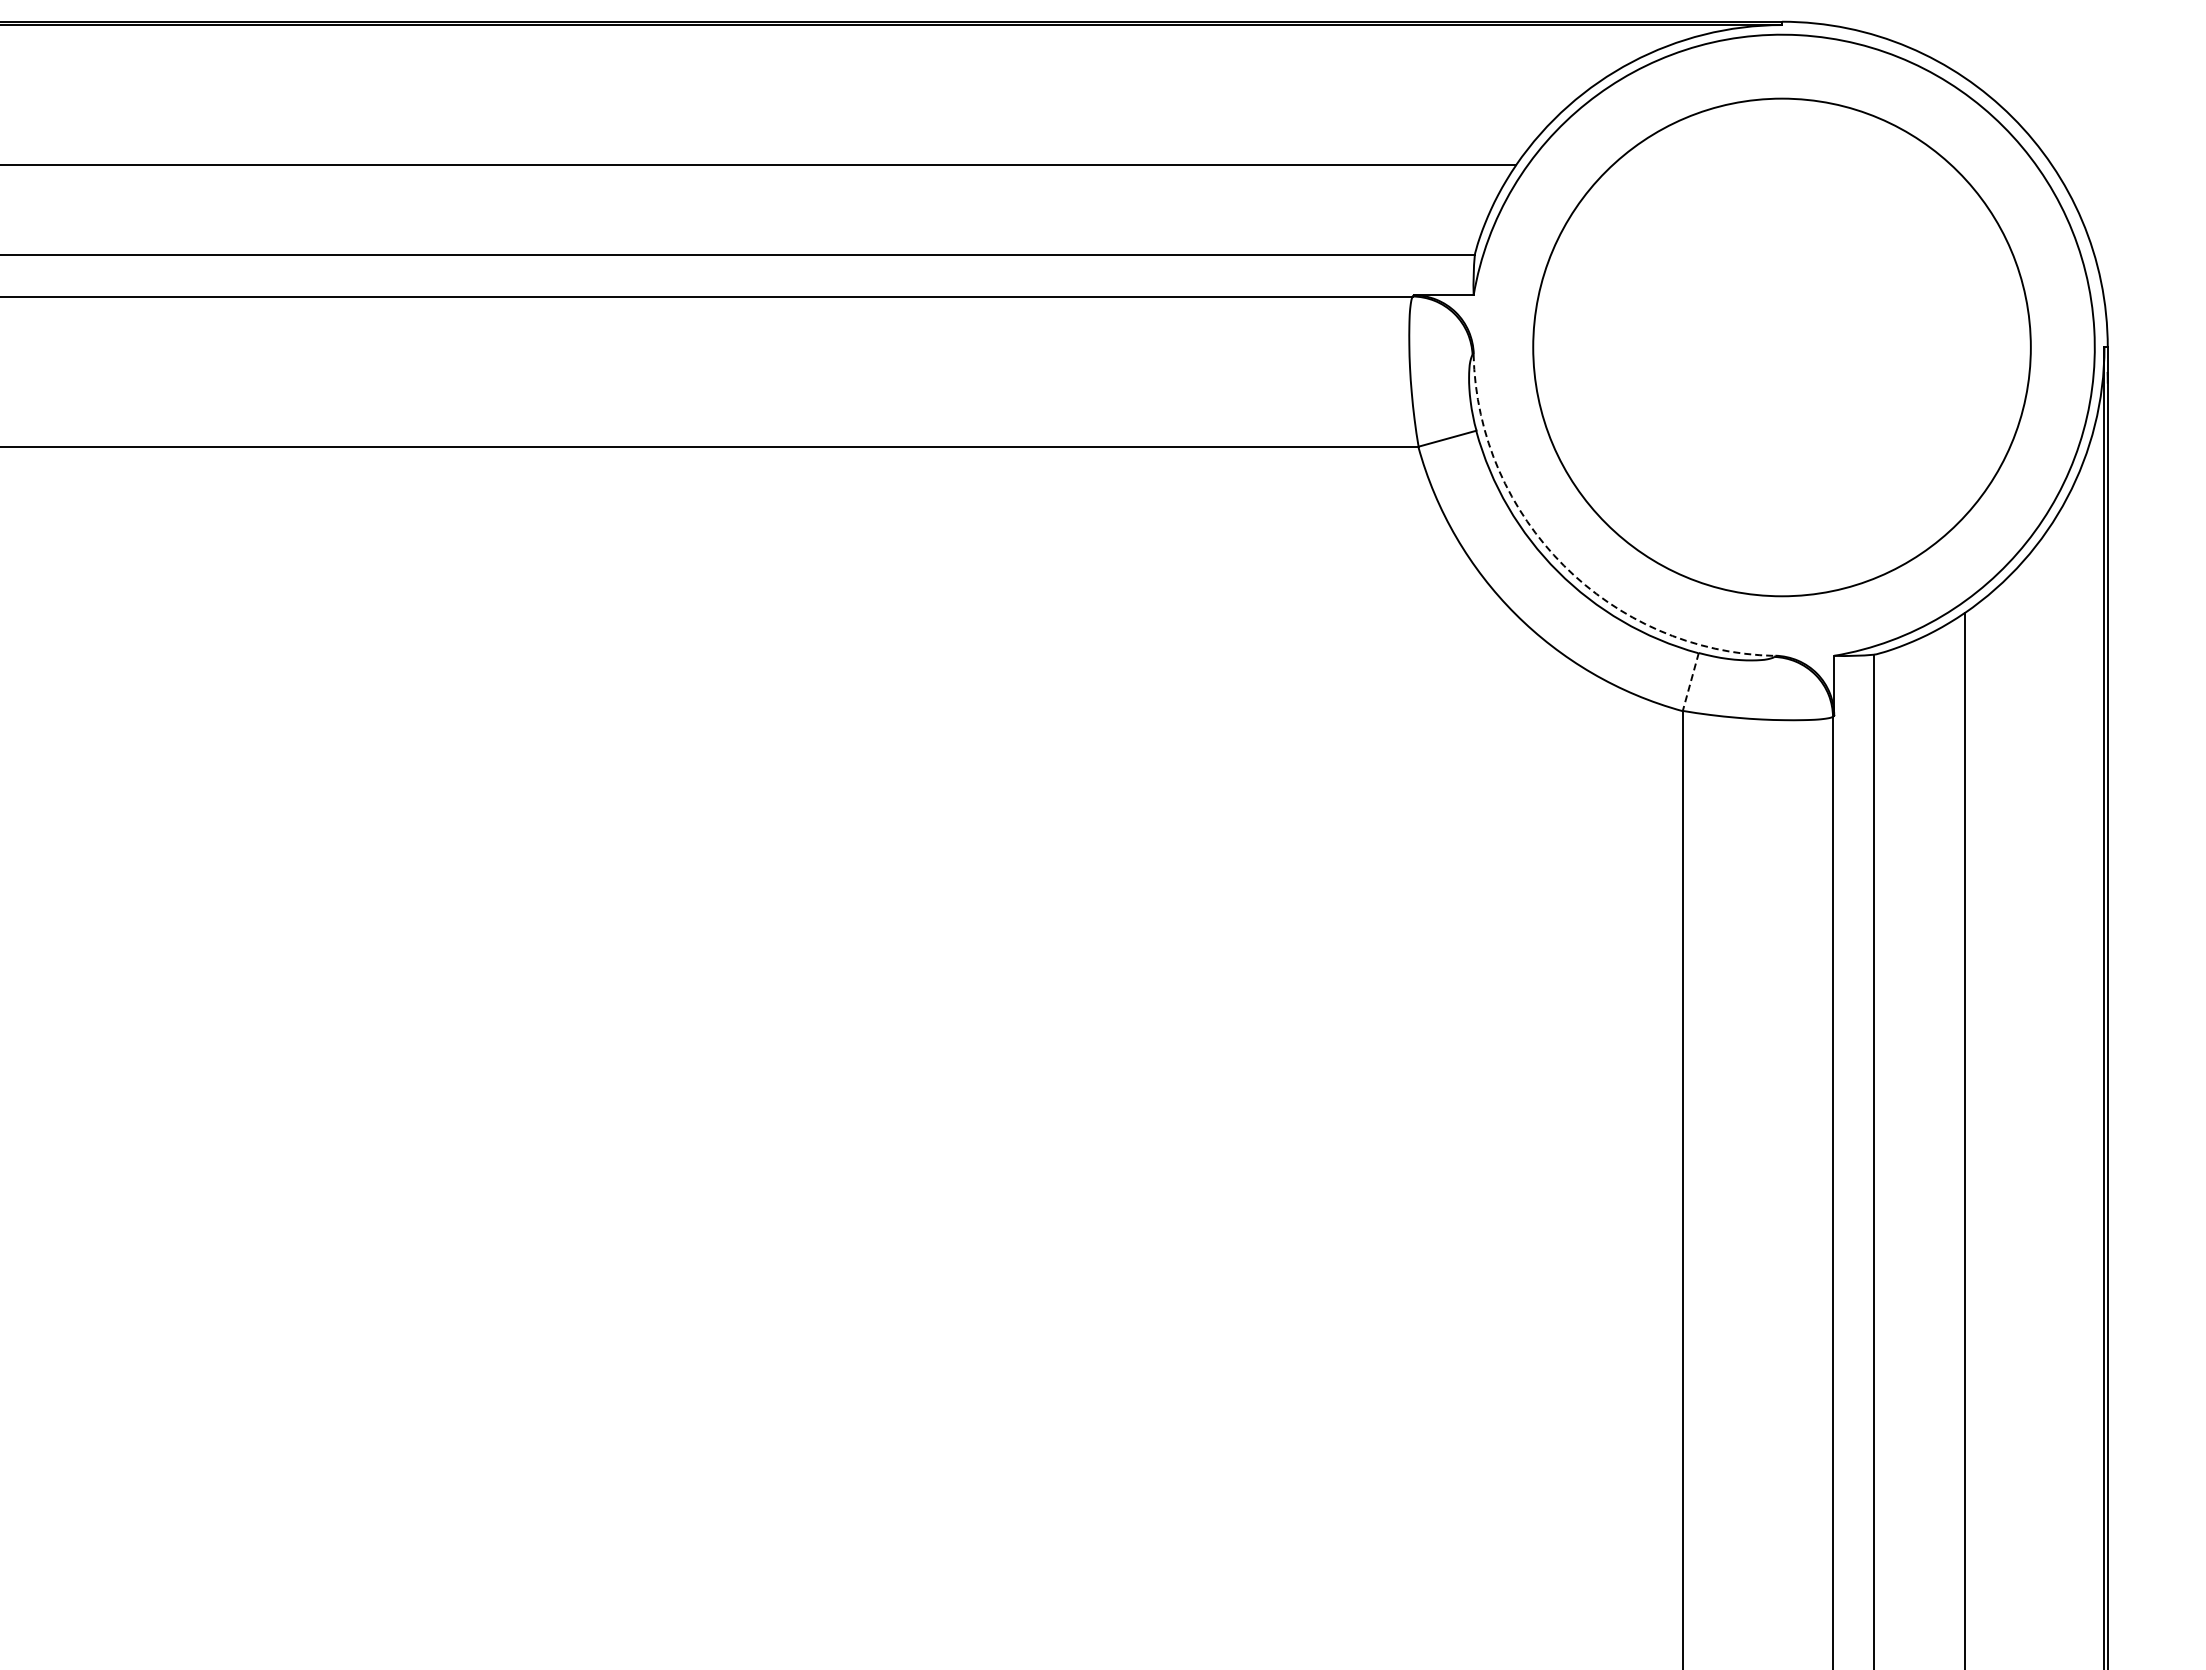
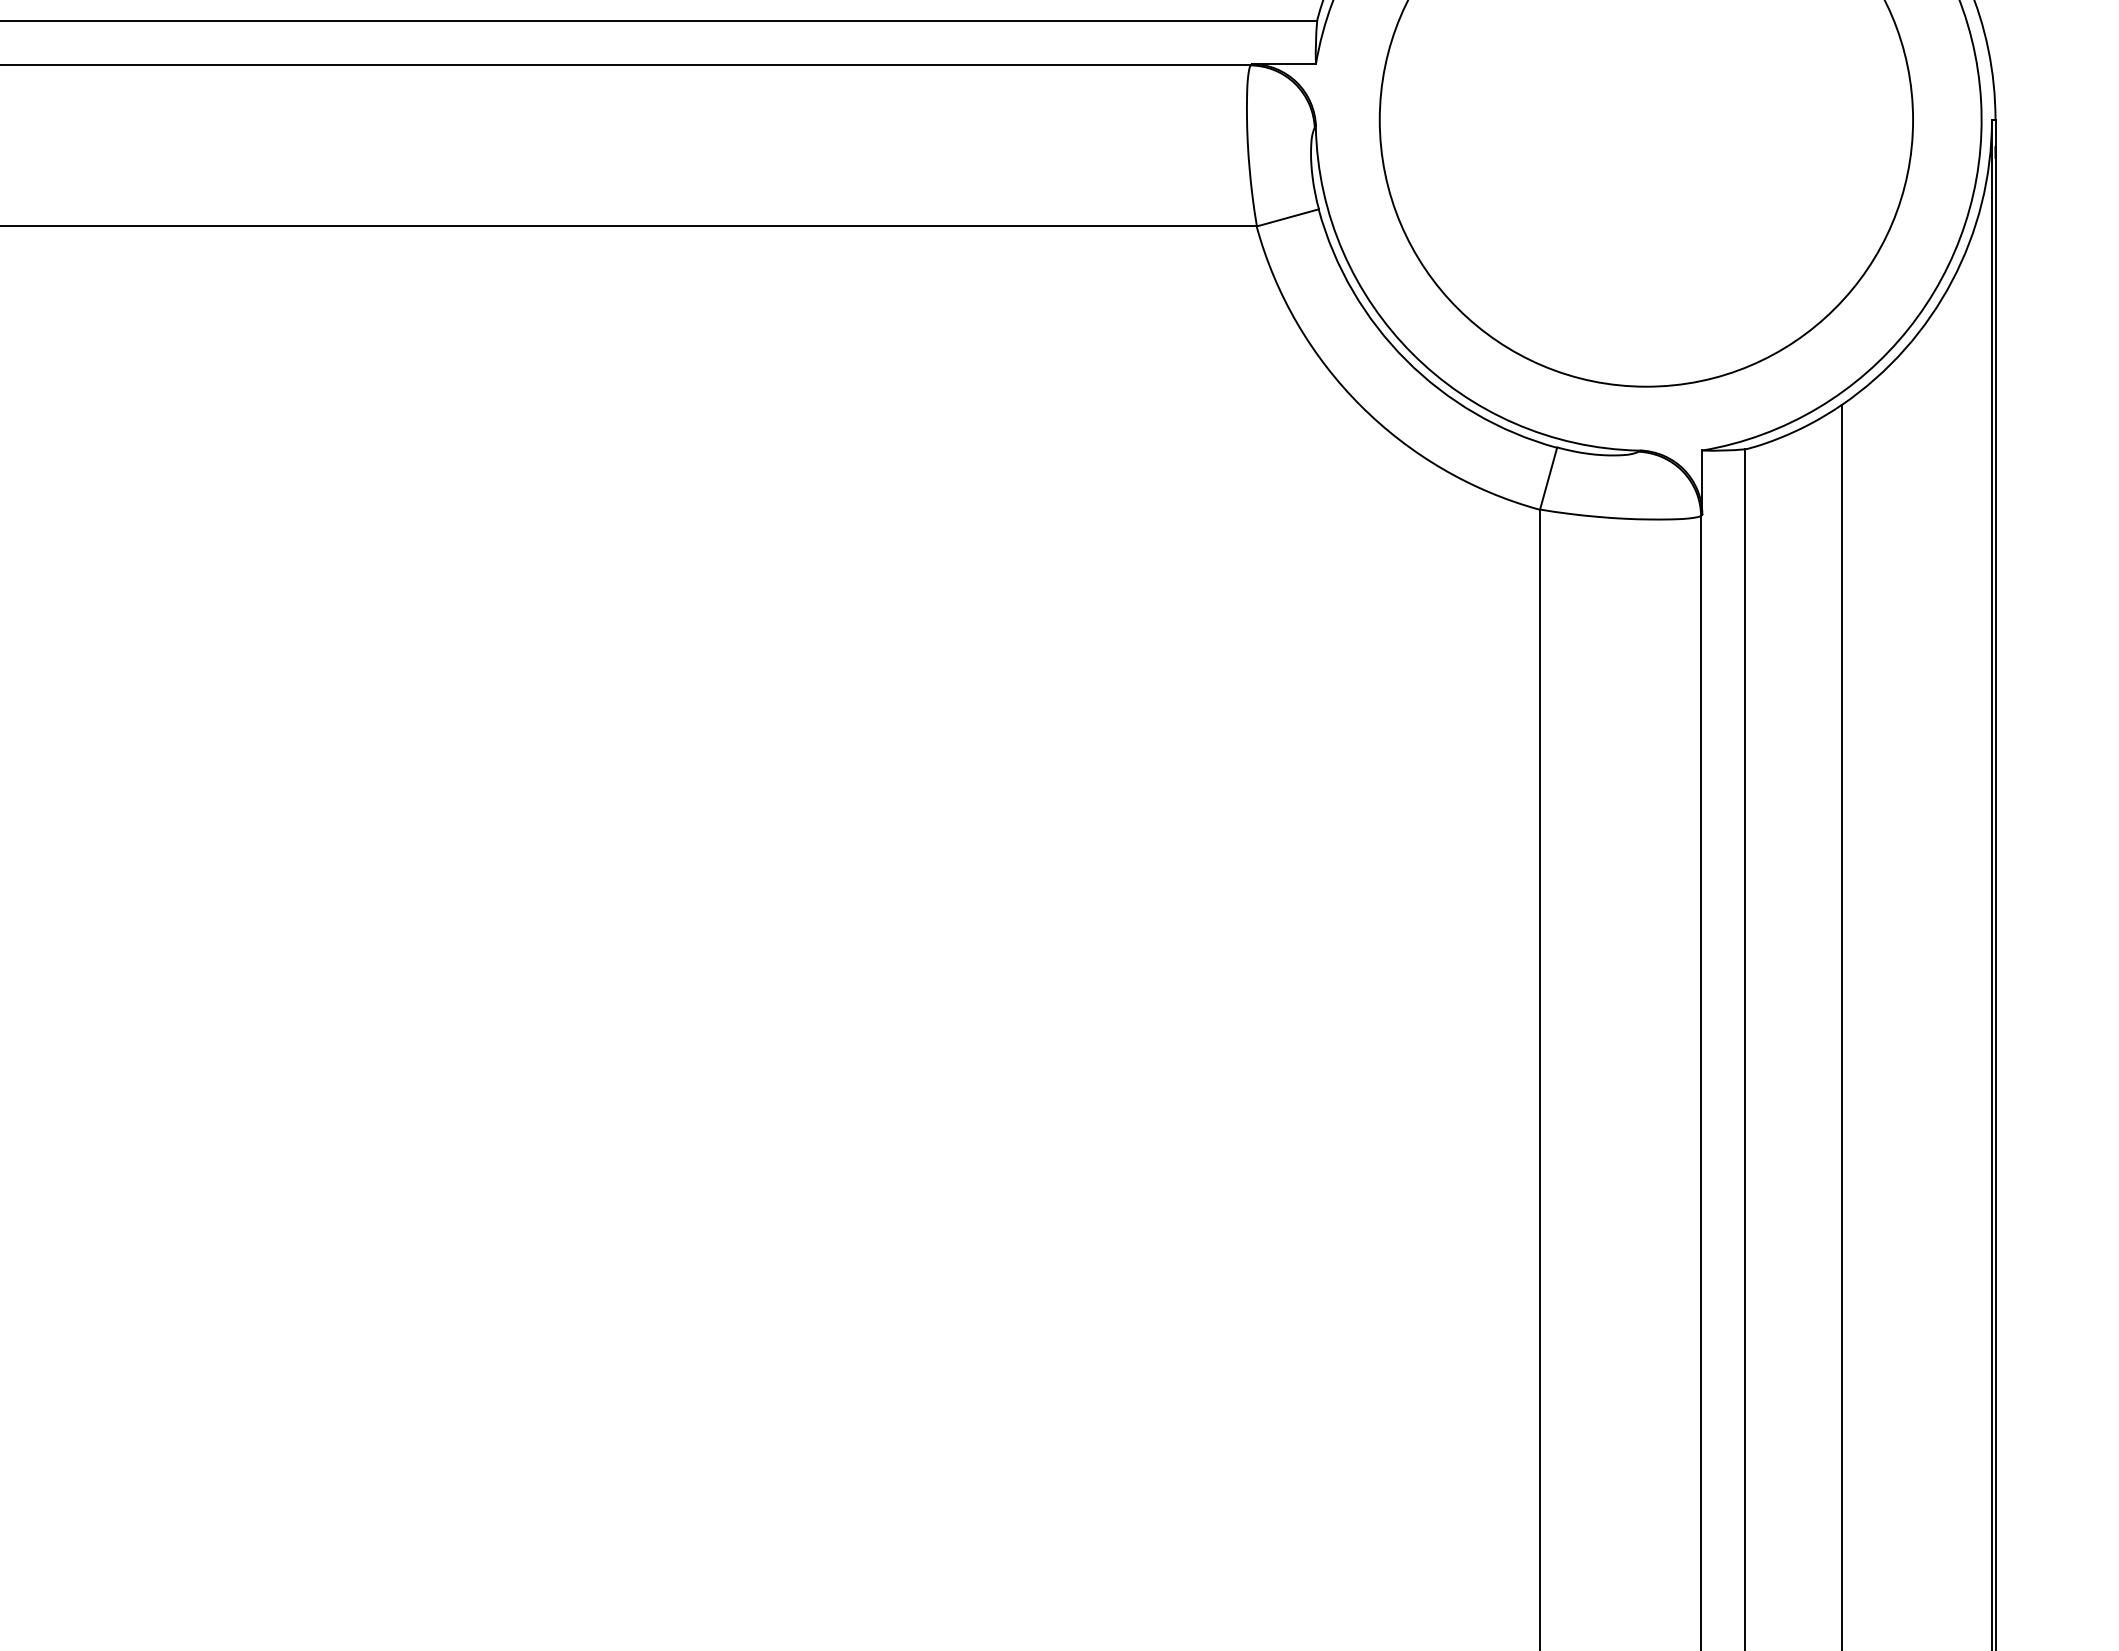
arc: (1563, 565) -> (1412, 353), dashed -> solid
line: (1690, 682) -> (1548, 479), dashed -> solid

